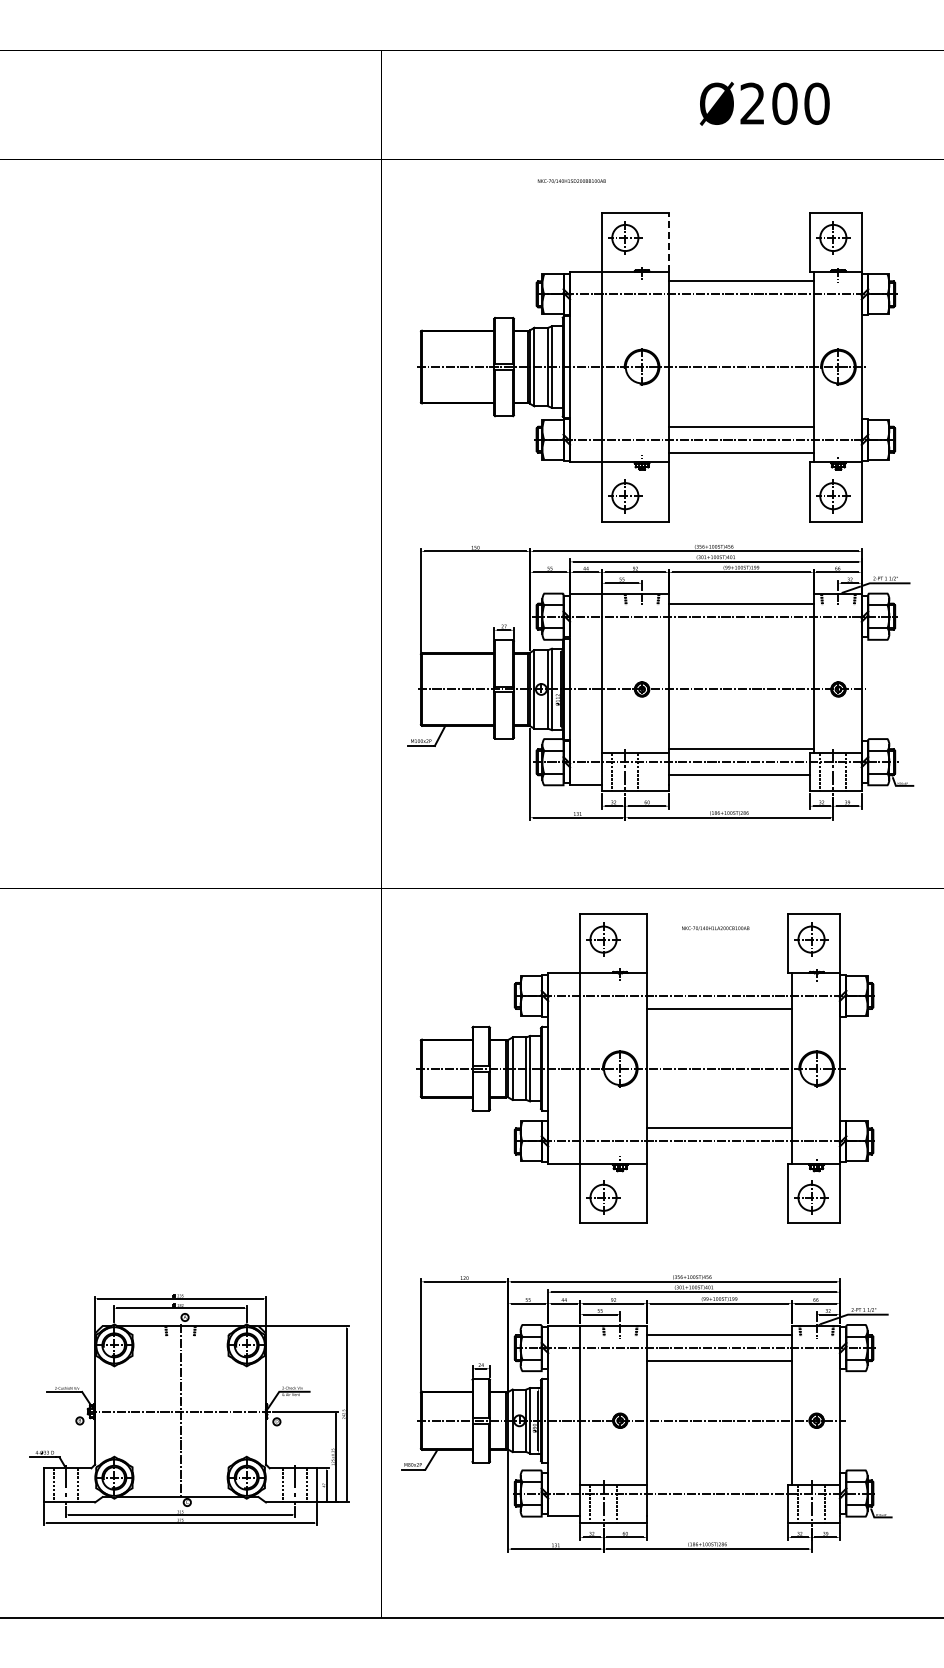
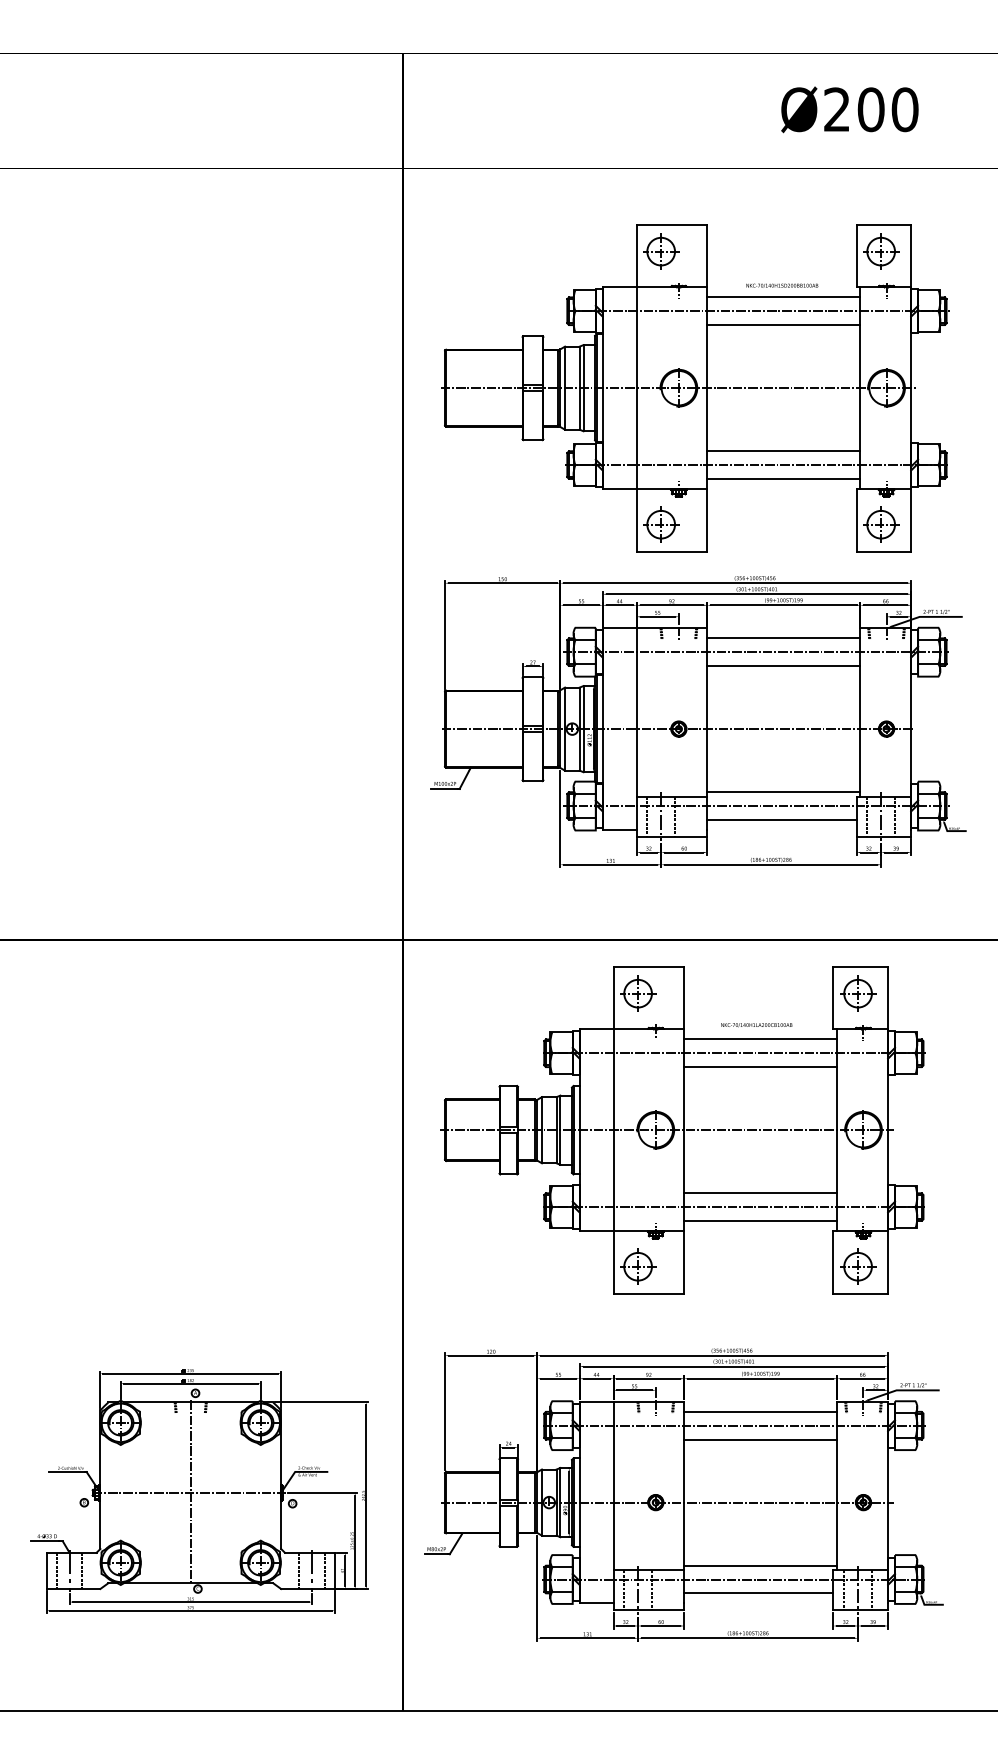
text: (764, 103) -> (849, 109), moved
text: (571, 181) -> (781, 286), moved
line: (668, 242) -> (706, 256), dashed -> solid
line: (740, 307) -> (782, 325), added
line: (740, 629) -> (782, 665), added
text: (715, 928) -> (756, 1025), moved
line: (719, 982) -> (760, 1039), added
line: (719, 1154) -> (760, 1220), added
line: (719, 1480) -> (760, 1565), added
line: (717, 1506) -> (758, 1593), added

